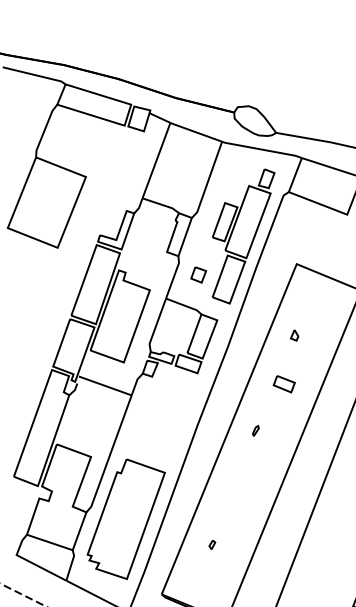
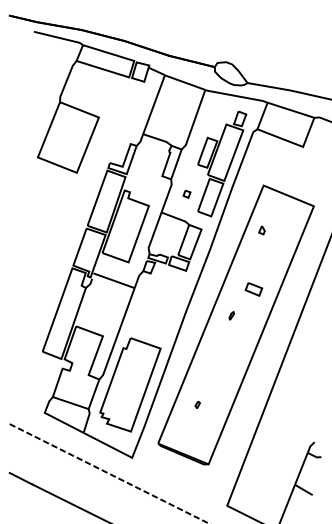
part: (198, 275) -> (186, 194), size x0.6
part: (293, 335) -> (261, 230), moved
part: (283, 384) -> (253, 289), moved

